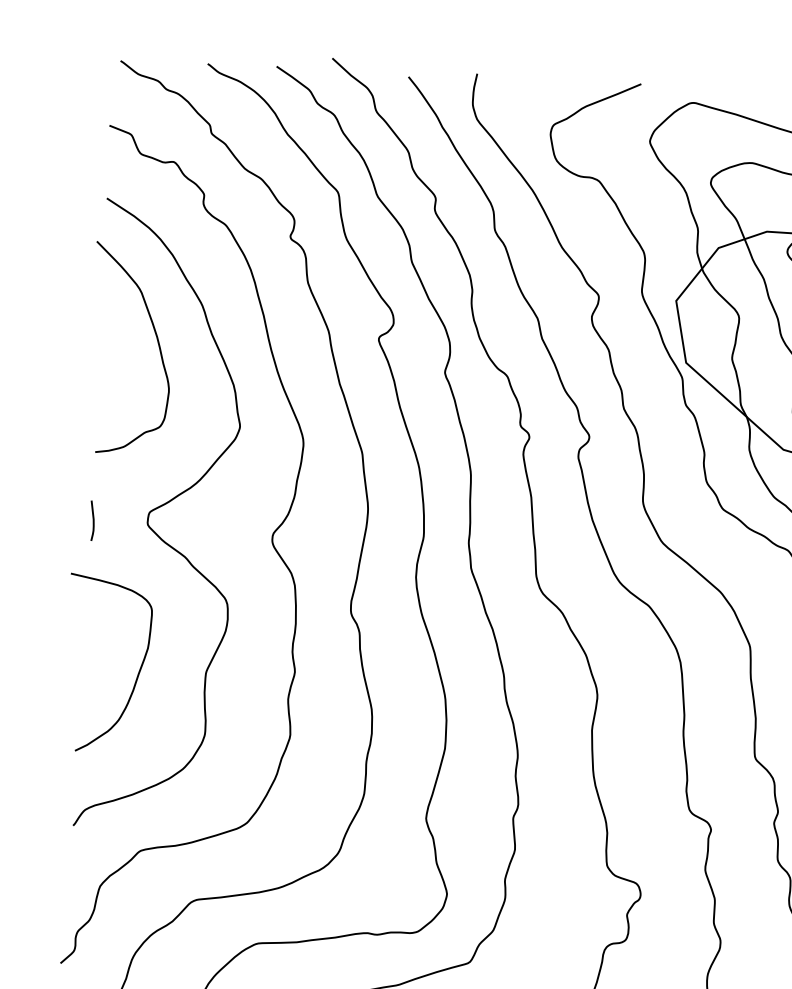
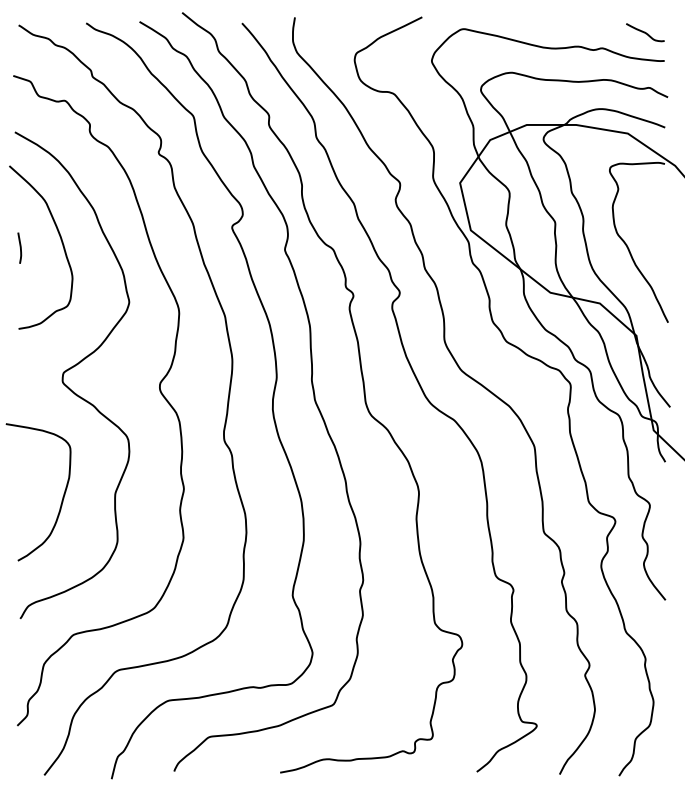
curve: (92, 519) -> (19, 247), moved

